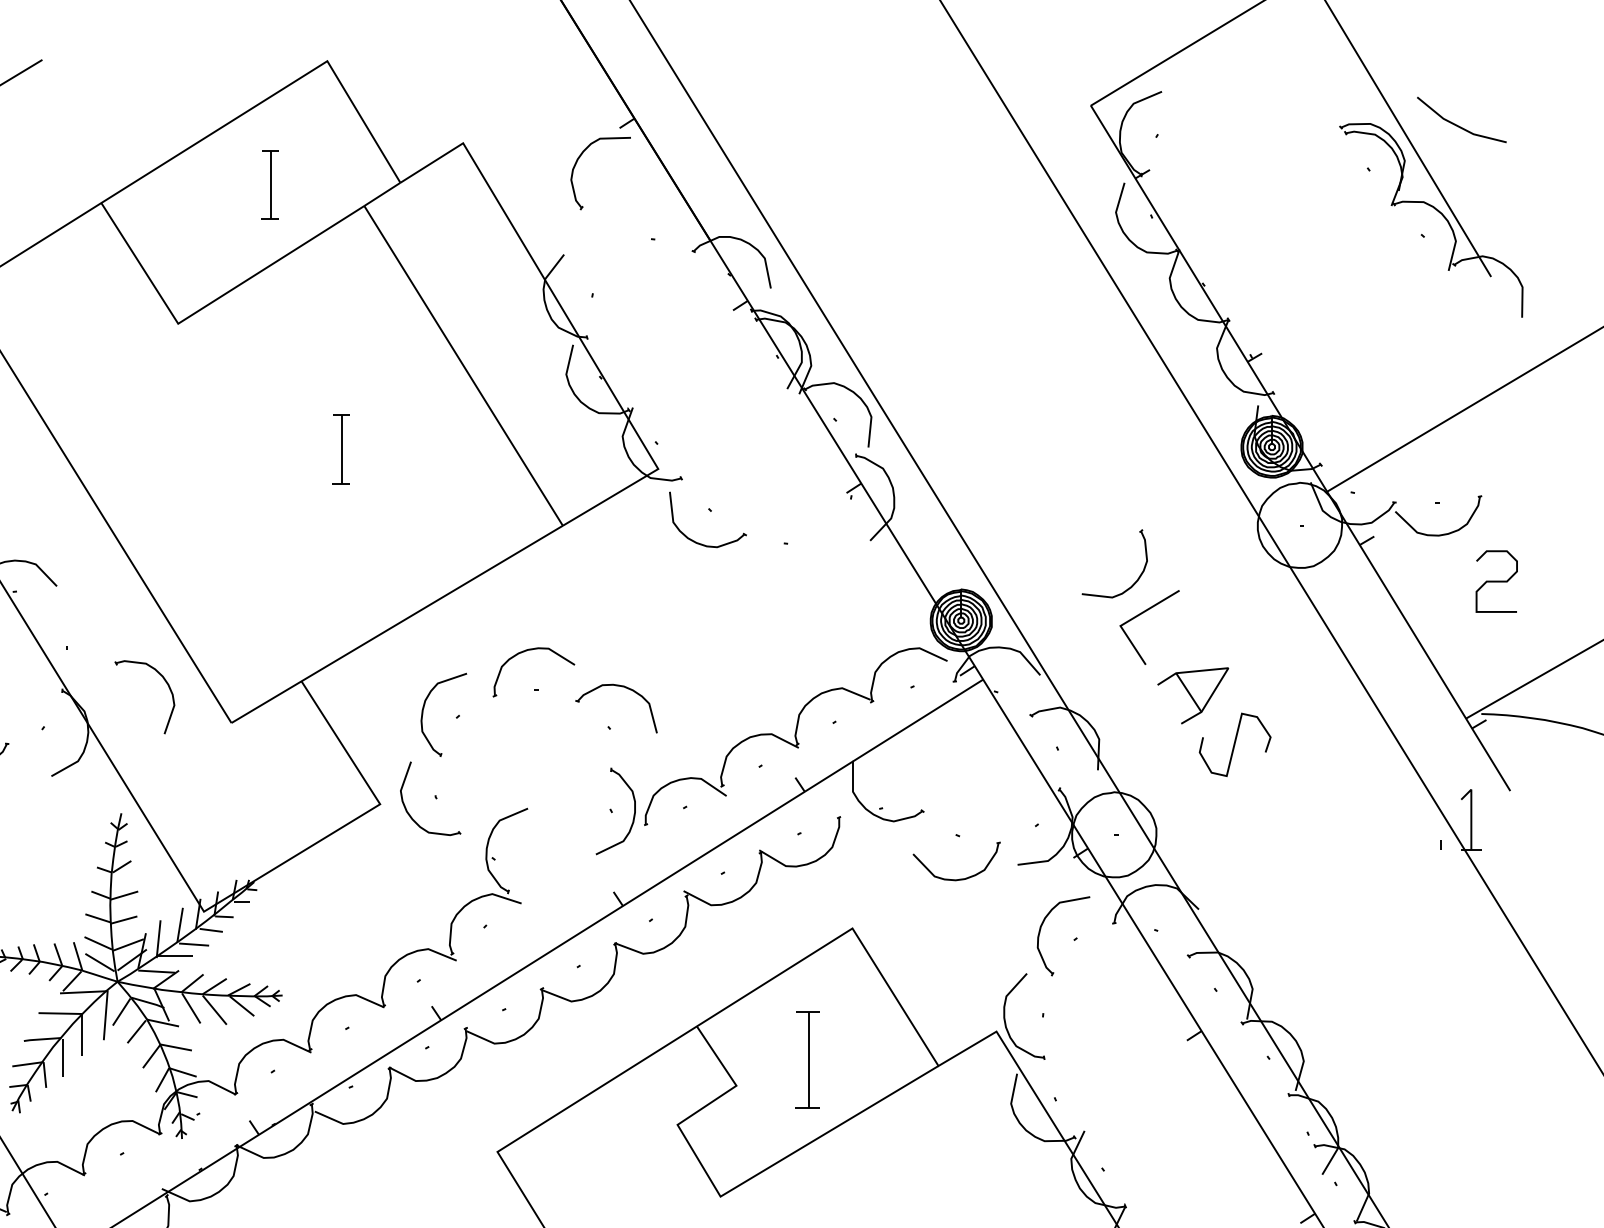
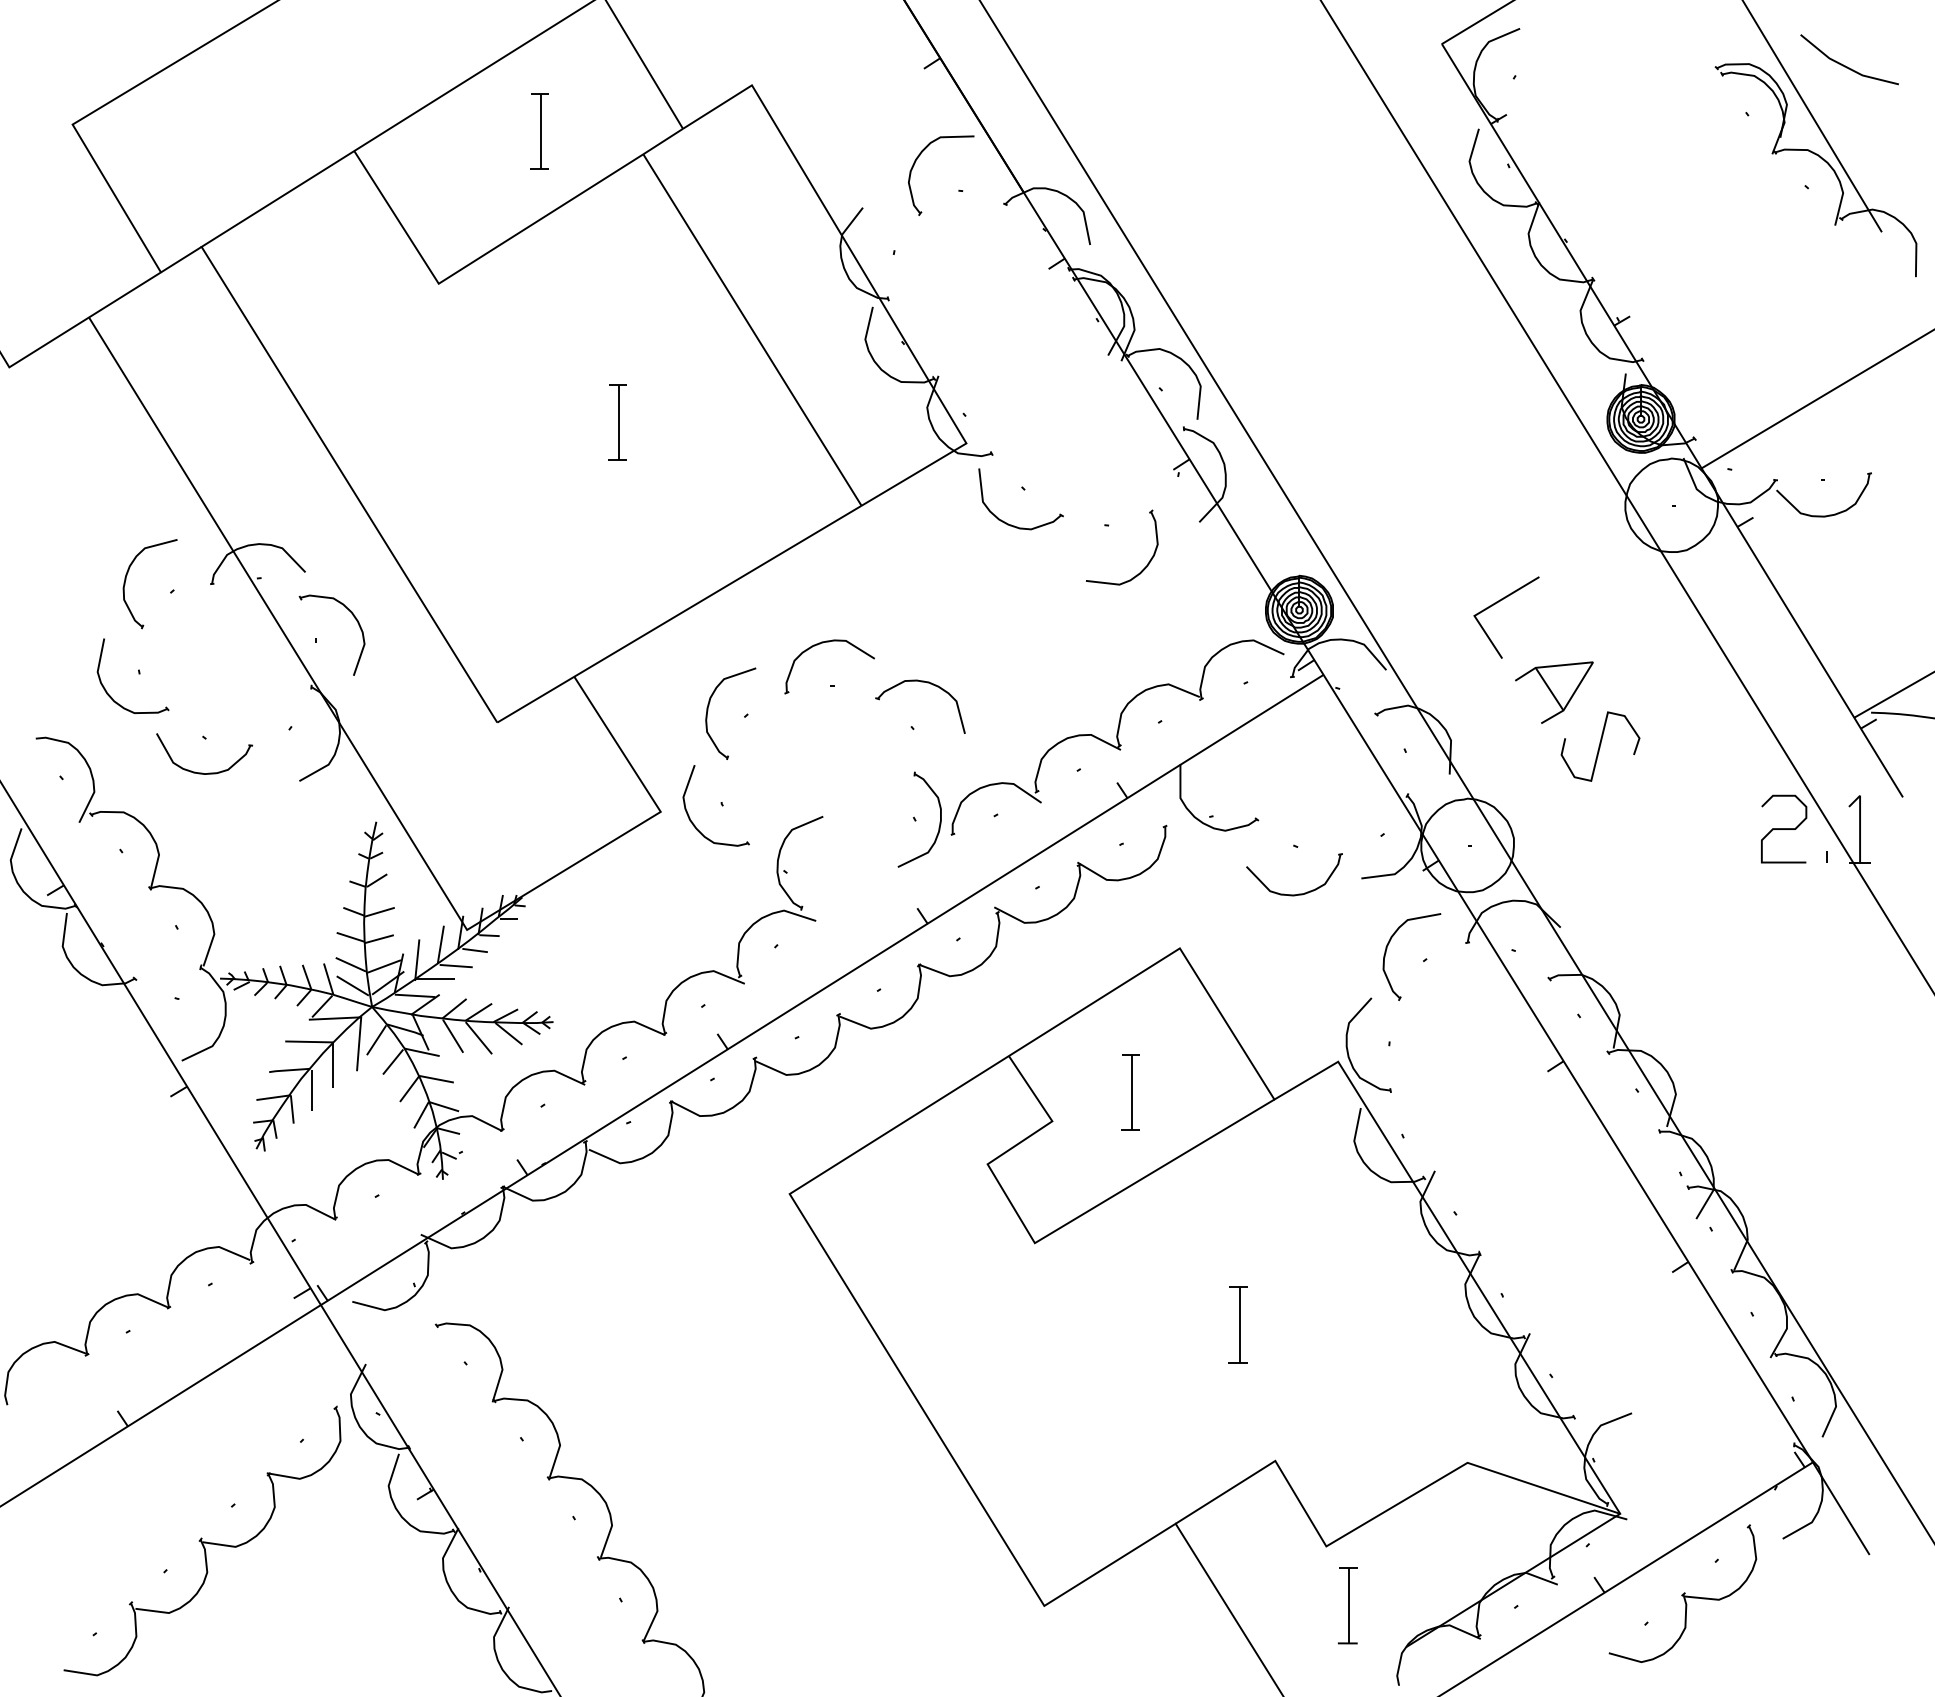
part: (580, 157) -> (918, 158), moved
part: (1137, 578) -> (1147, 563), moved
curve: (1497, 581) -> (1784, 828), moved
part: (165, 681) -> (354, 618), moved
part: (807, 1059) -> (1130, 1092), size x0.71

